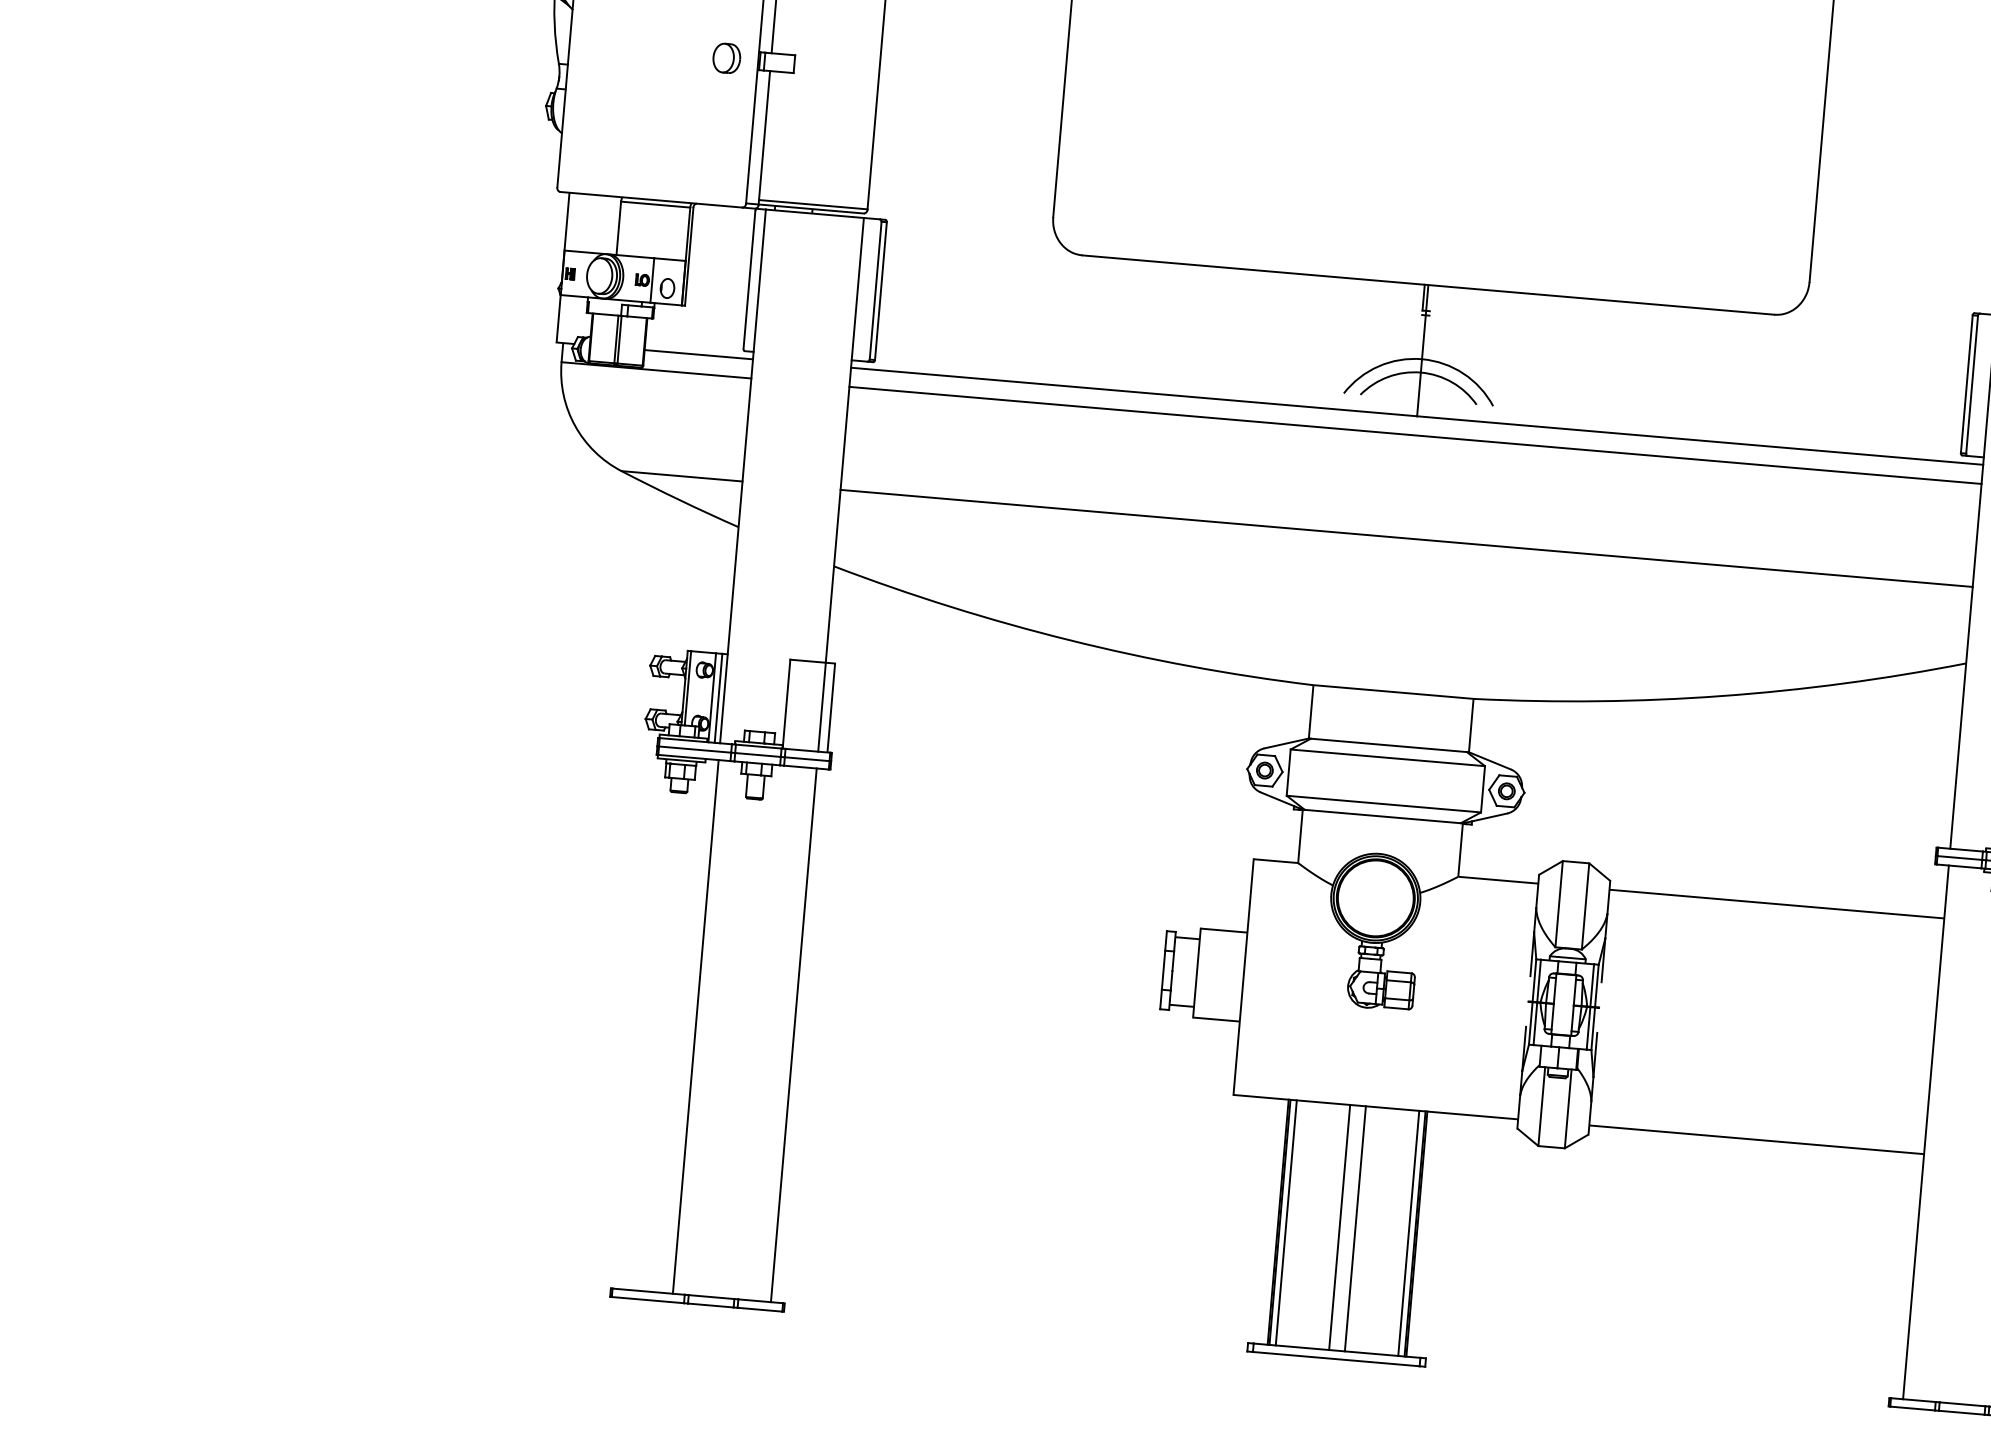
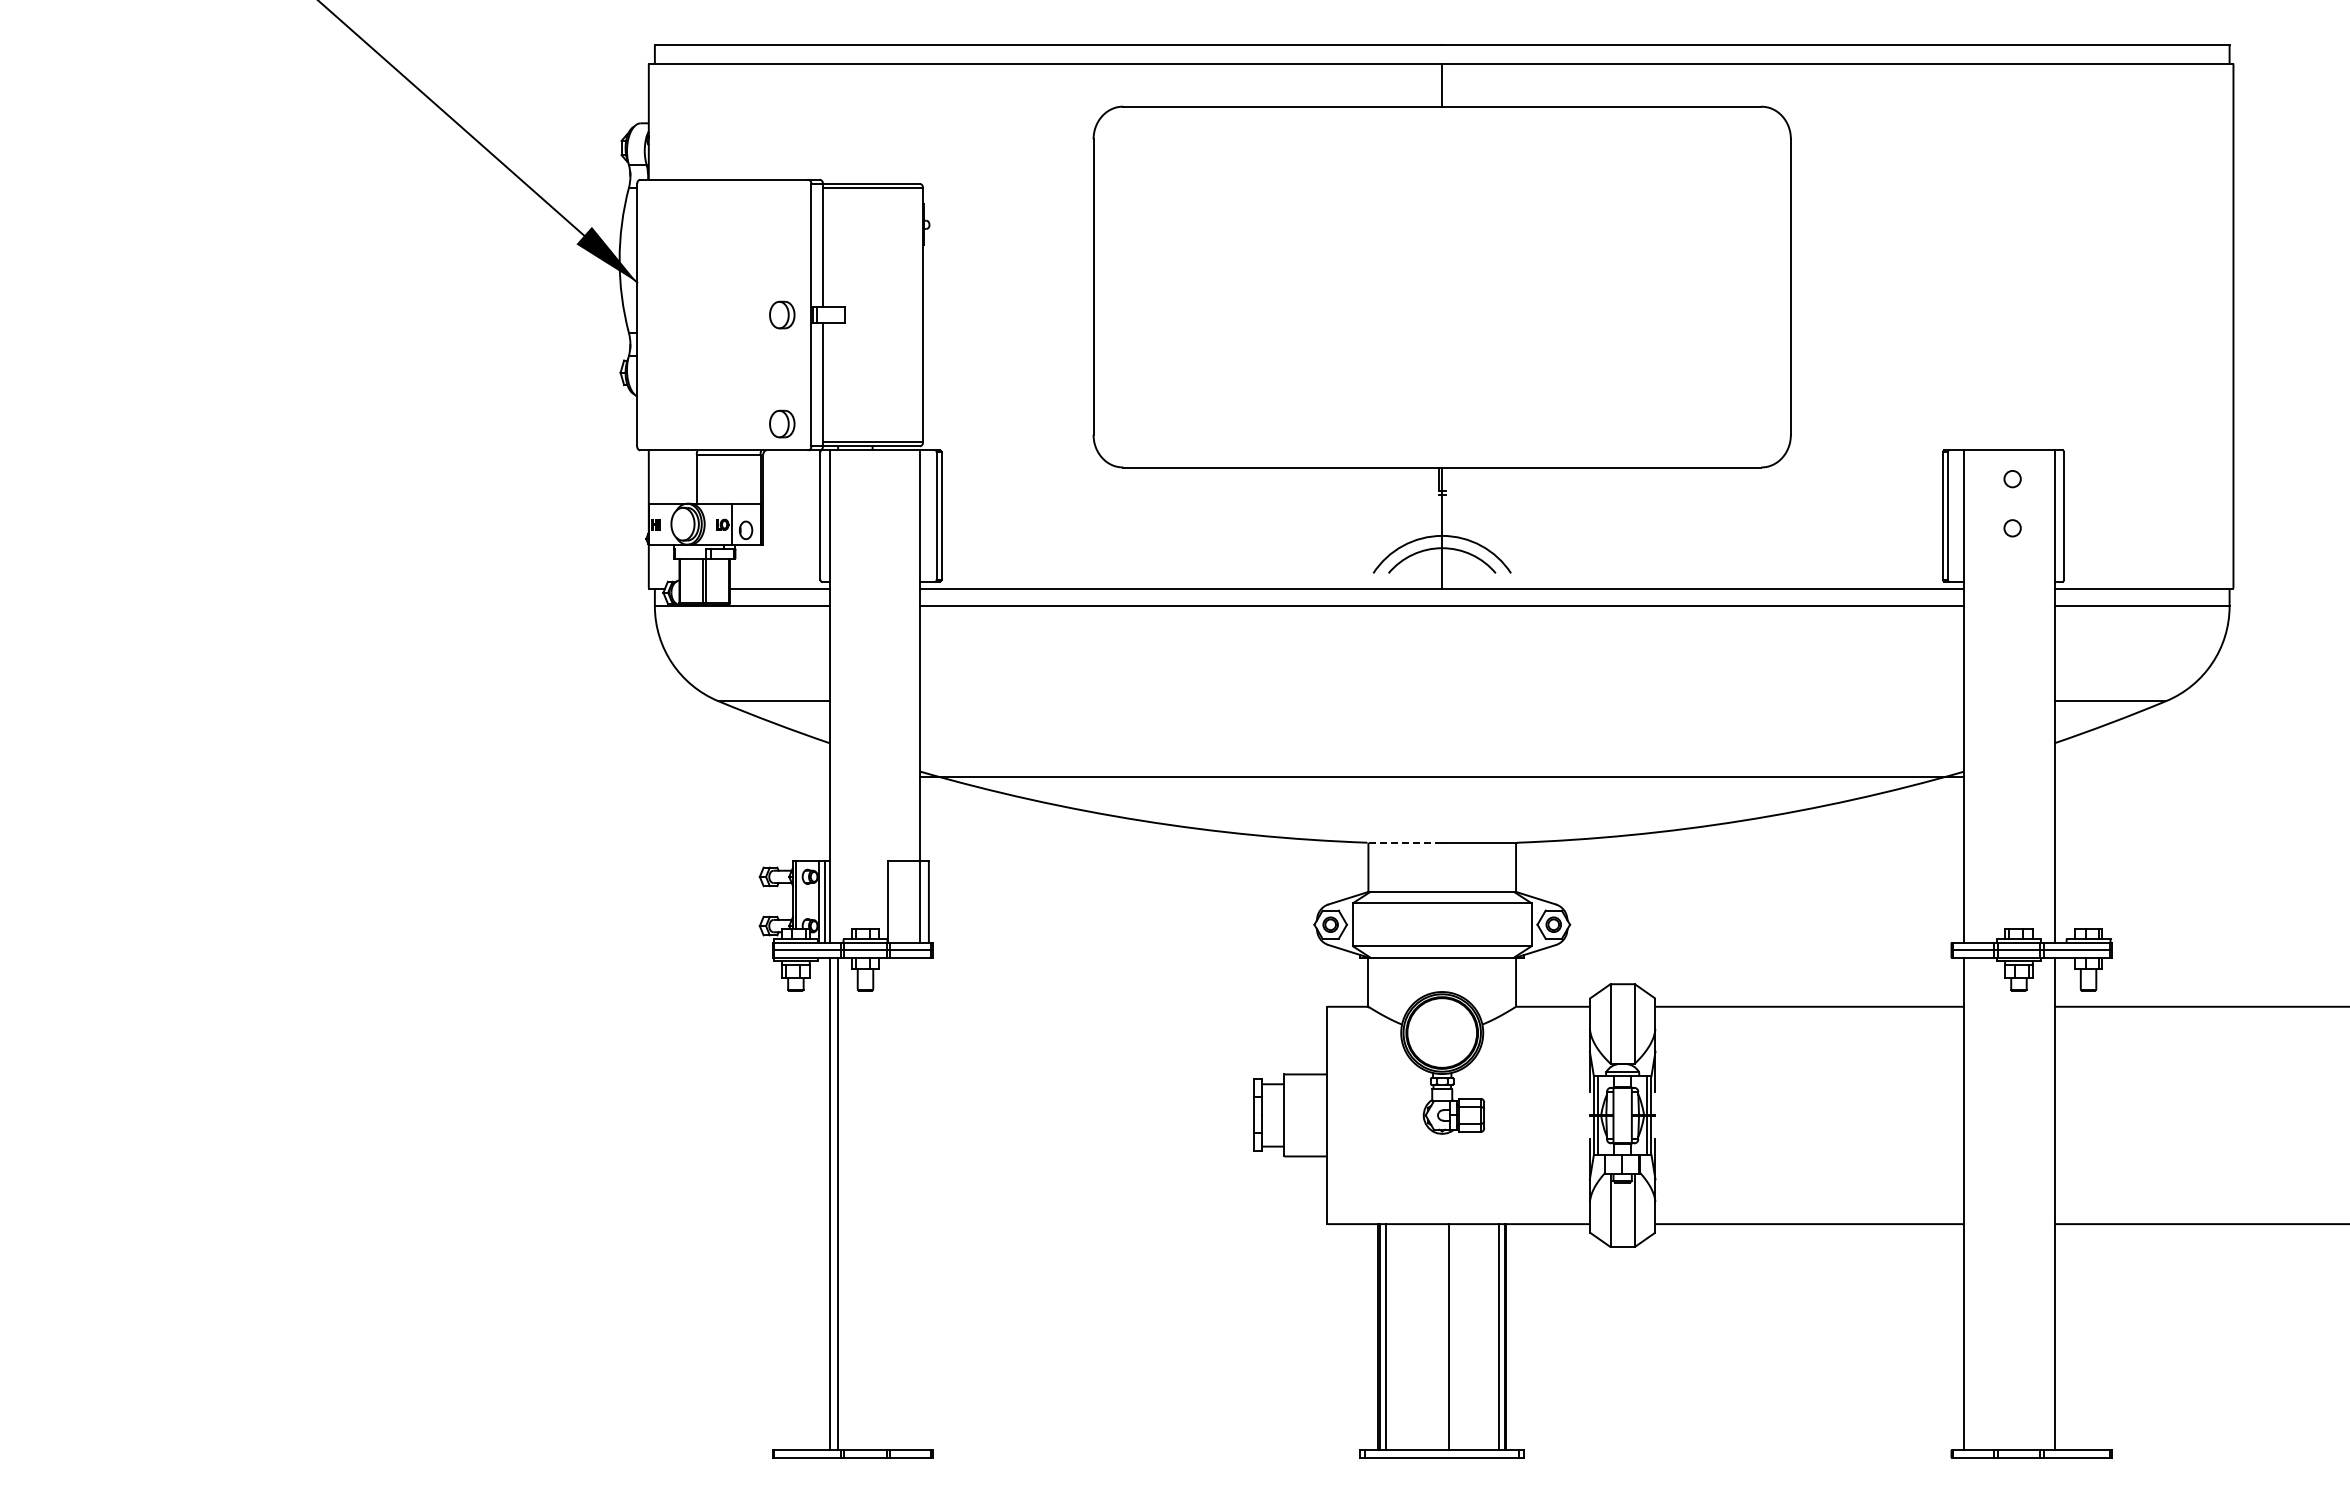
part: (716, 175) -> (782, 423), added
line: (1406, 538) -> (1442, 777), moved
line: (1352, 688) -> (1404, 842), solid -> dashed
line: (794, 1035) -> (838, 1204), moved
line: (1339, 1227) -> (1434, 1337), removed

